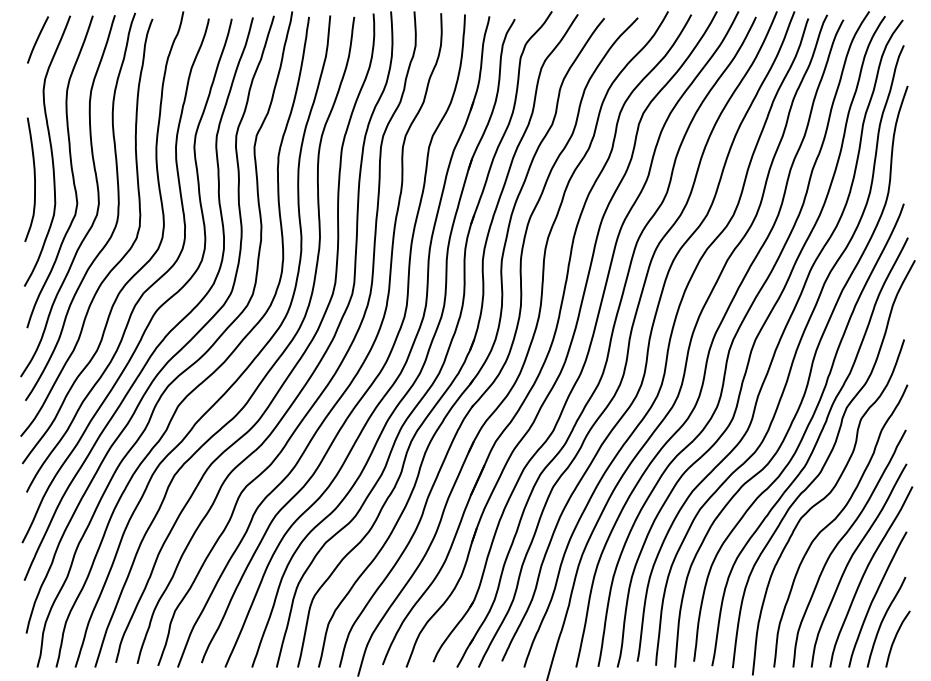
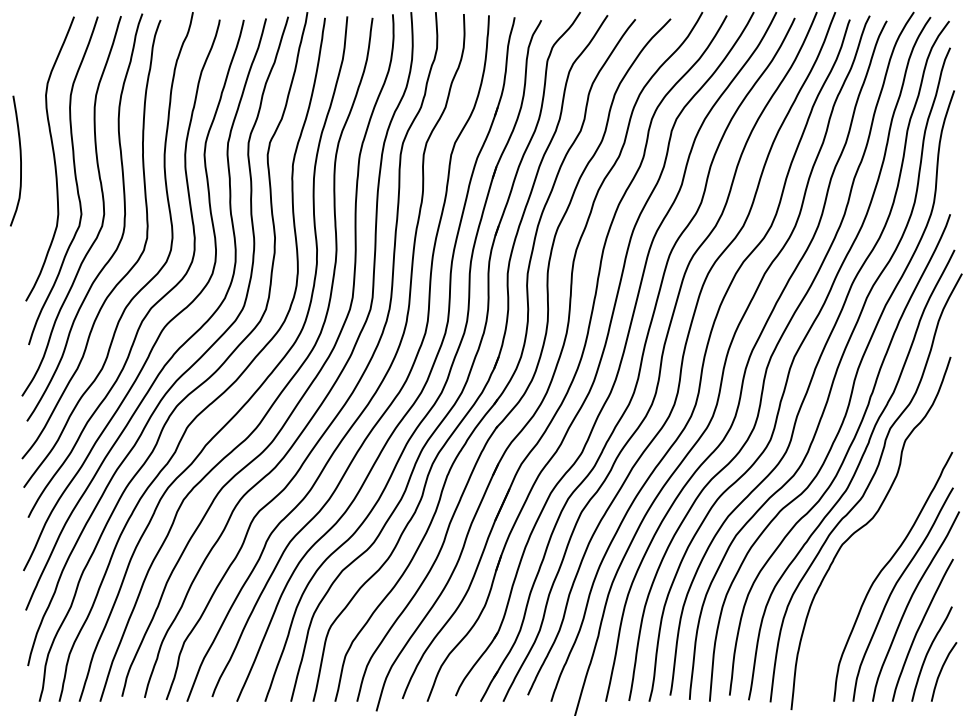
line: (37, 39) -> (39, 41), removed
curve: (34, 179) -> (20, 160), moved
curve: (835, 519) -> (878, 546), removed

